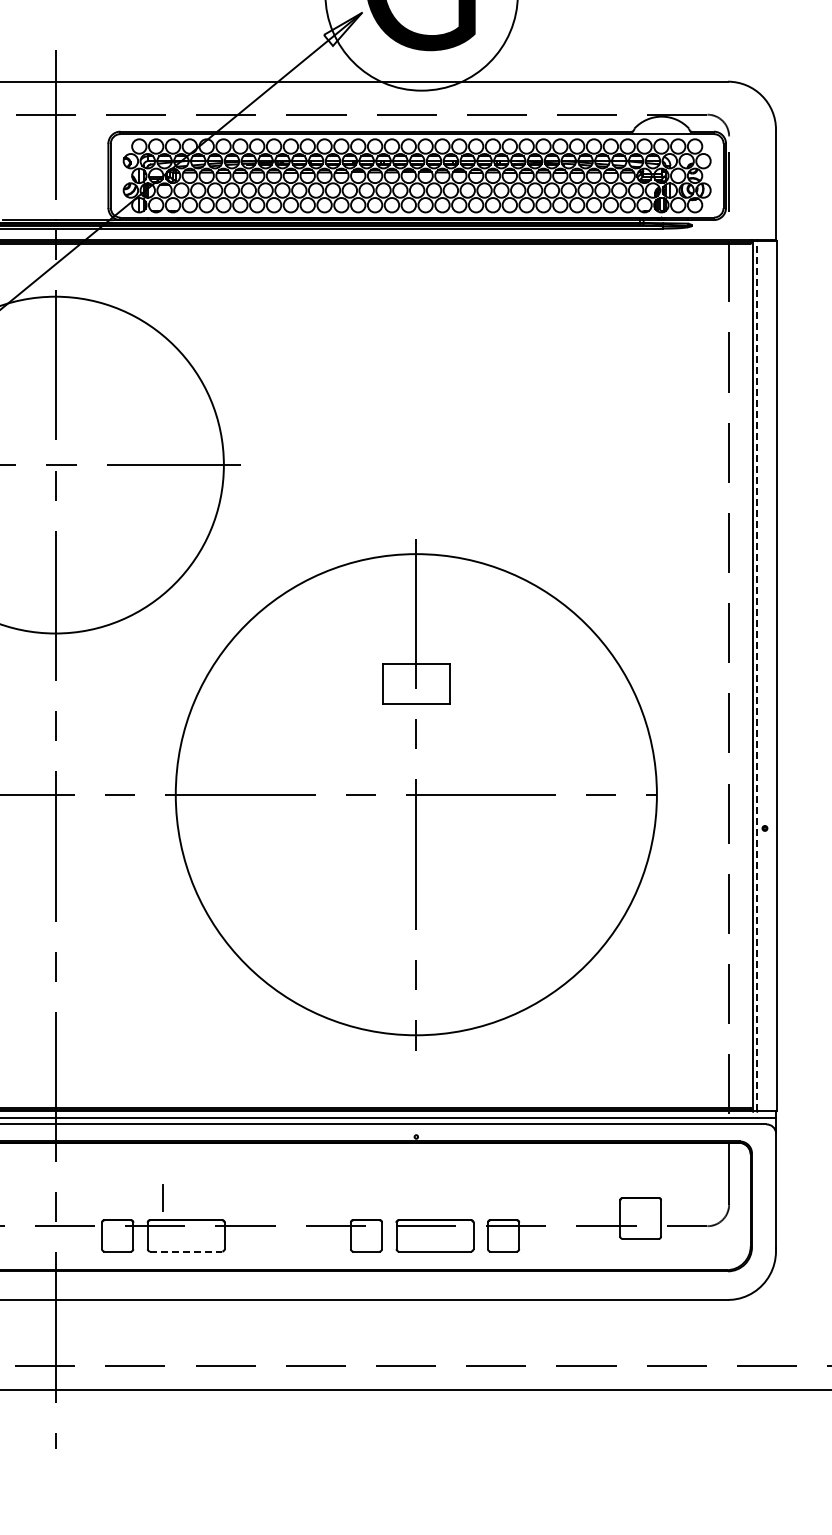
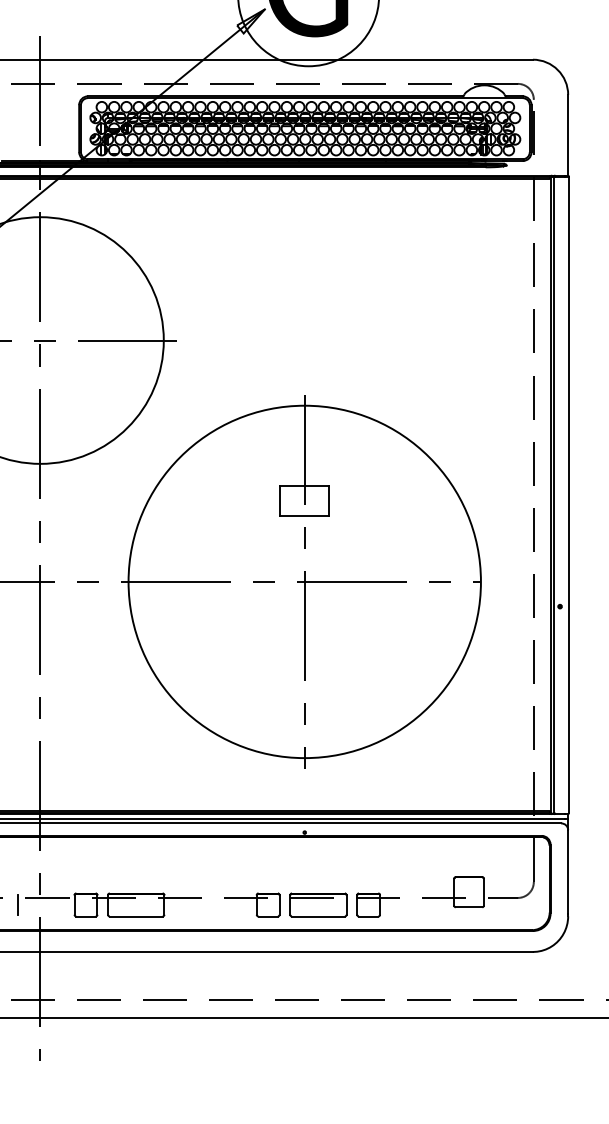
line: (757, 675) -> (554, 494), dashed -> solid
line: (162, 1197) -> (17, 904), moved
line: (186, 1251) -> (136, 916), dashed -> solid

